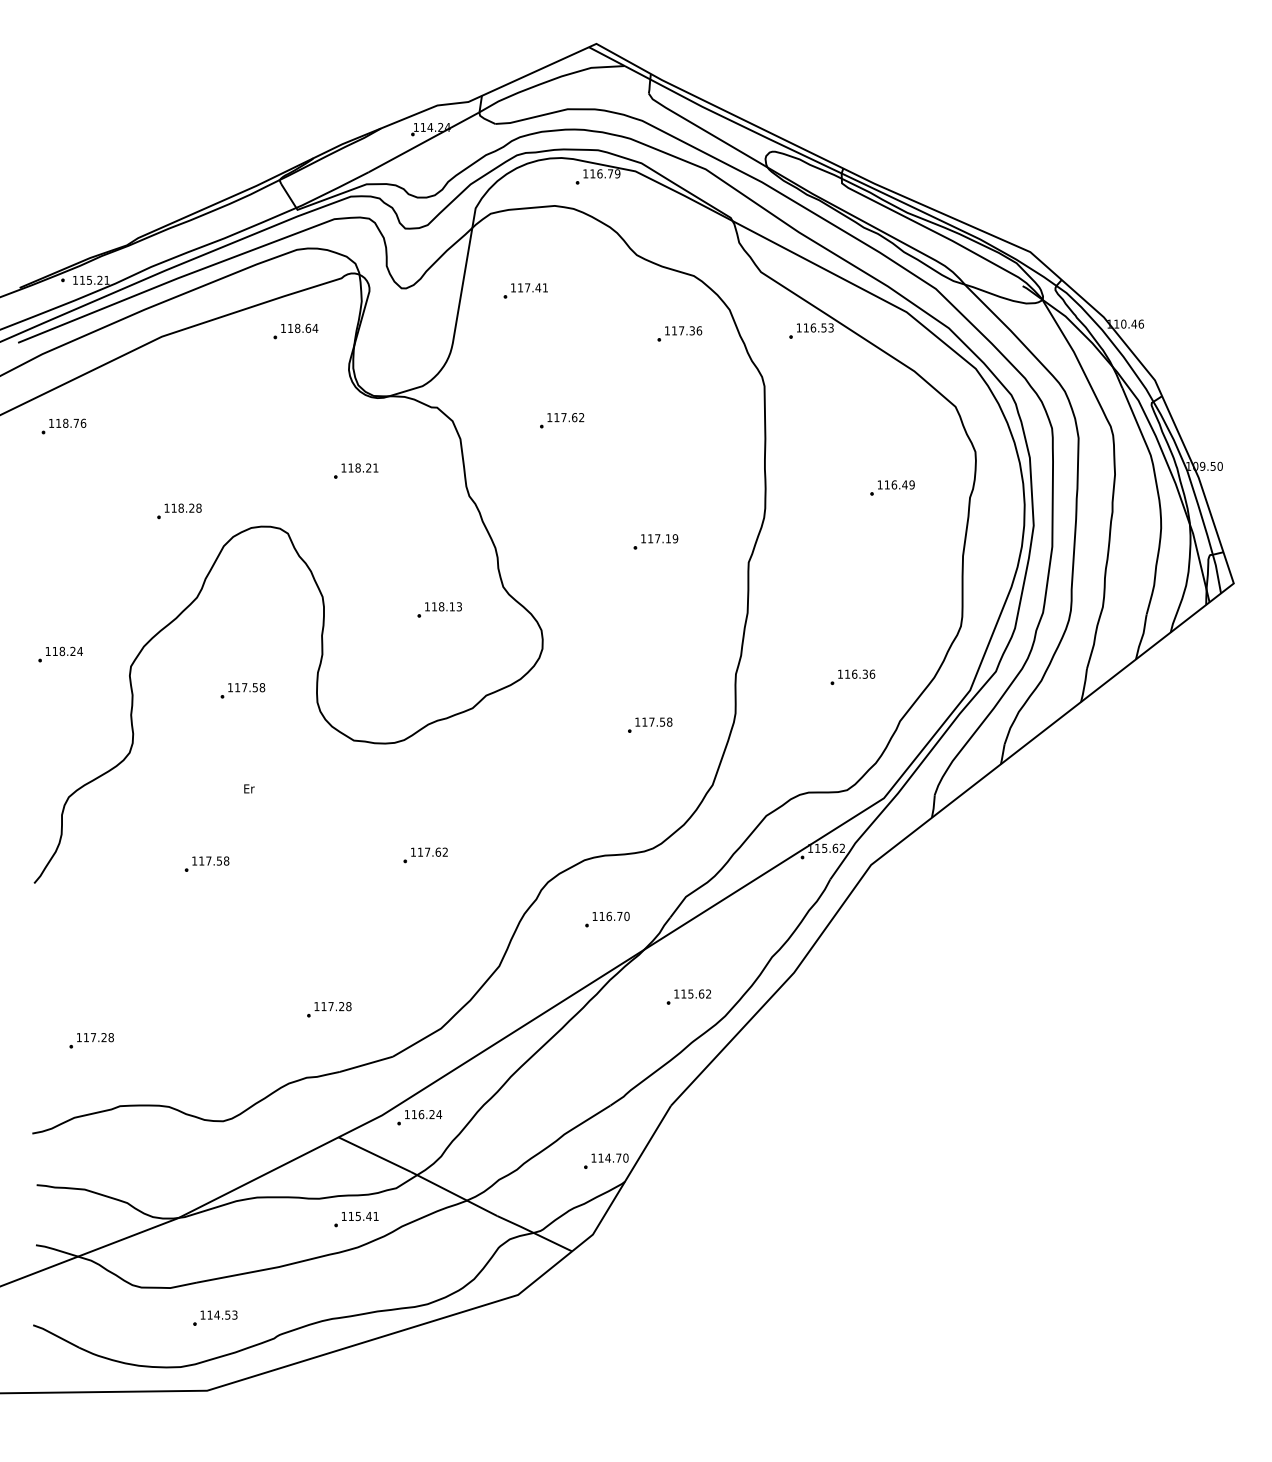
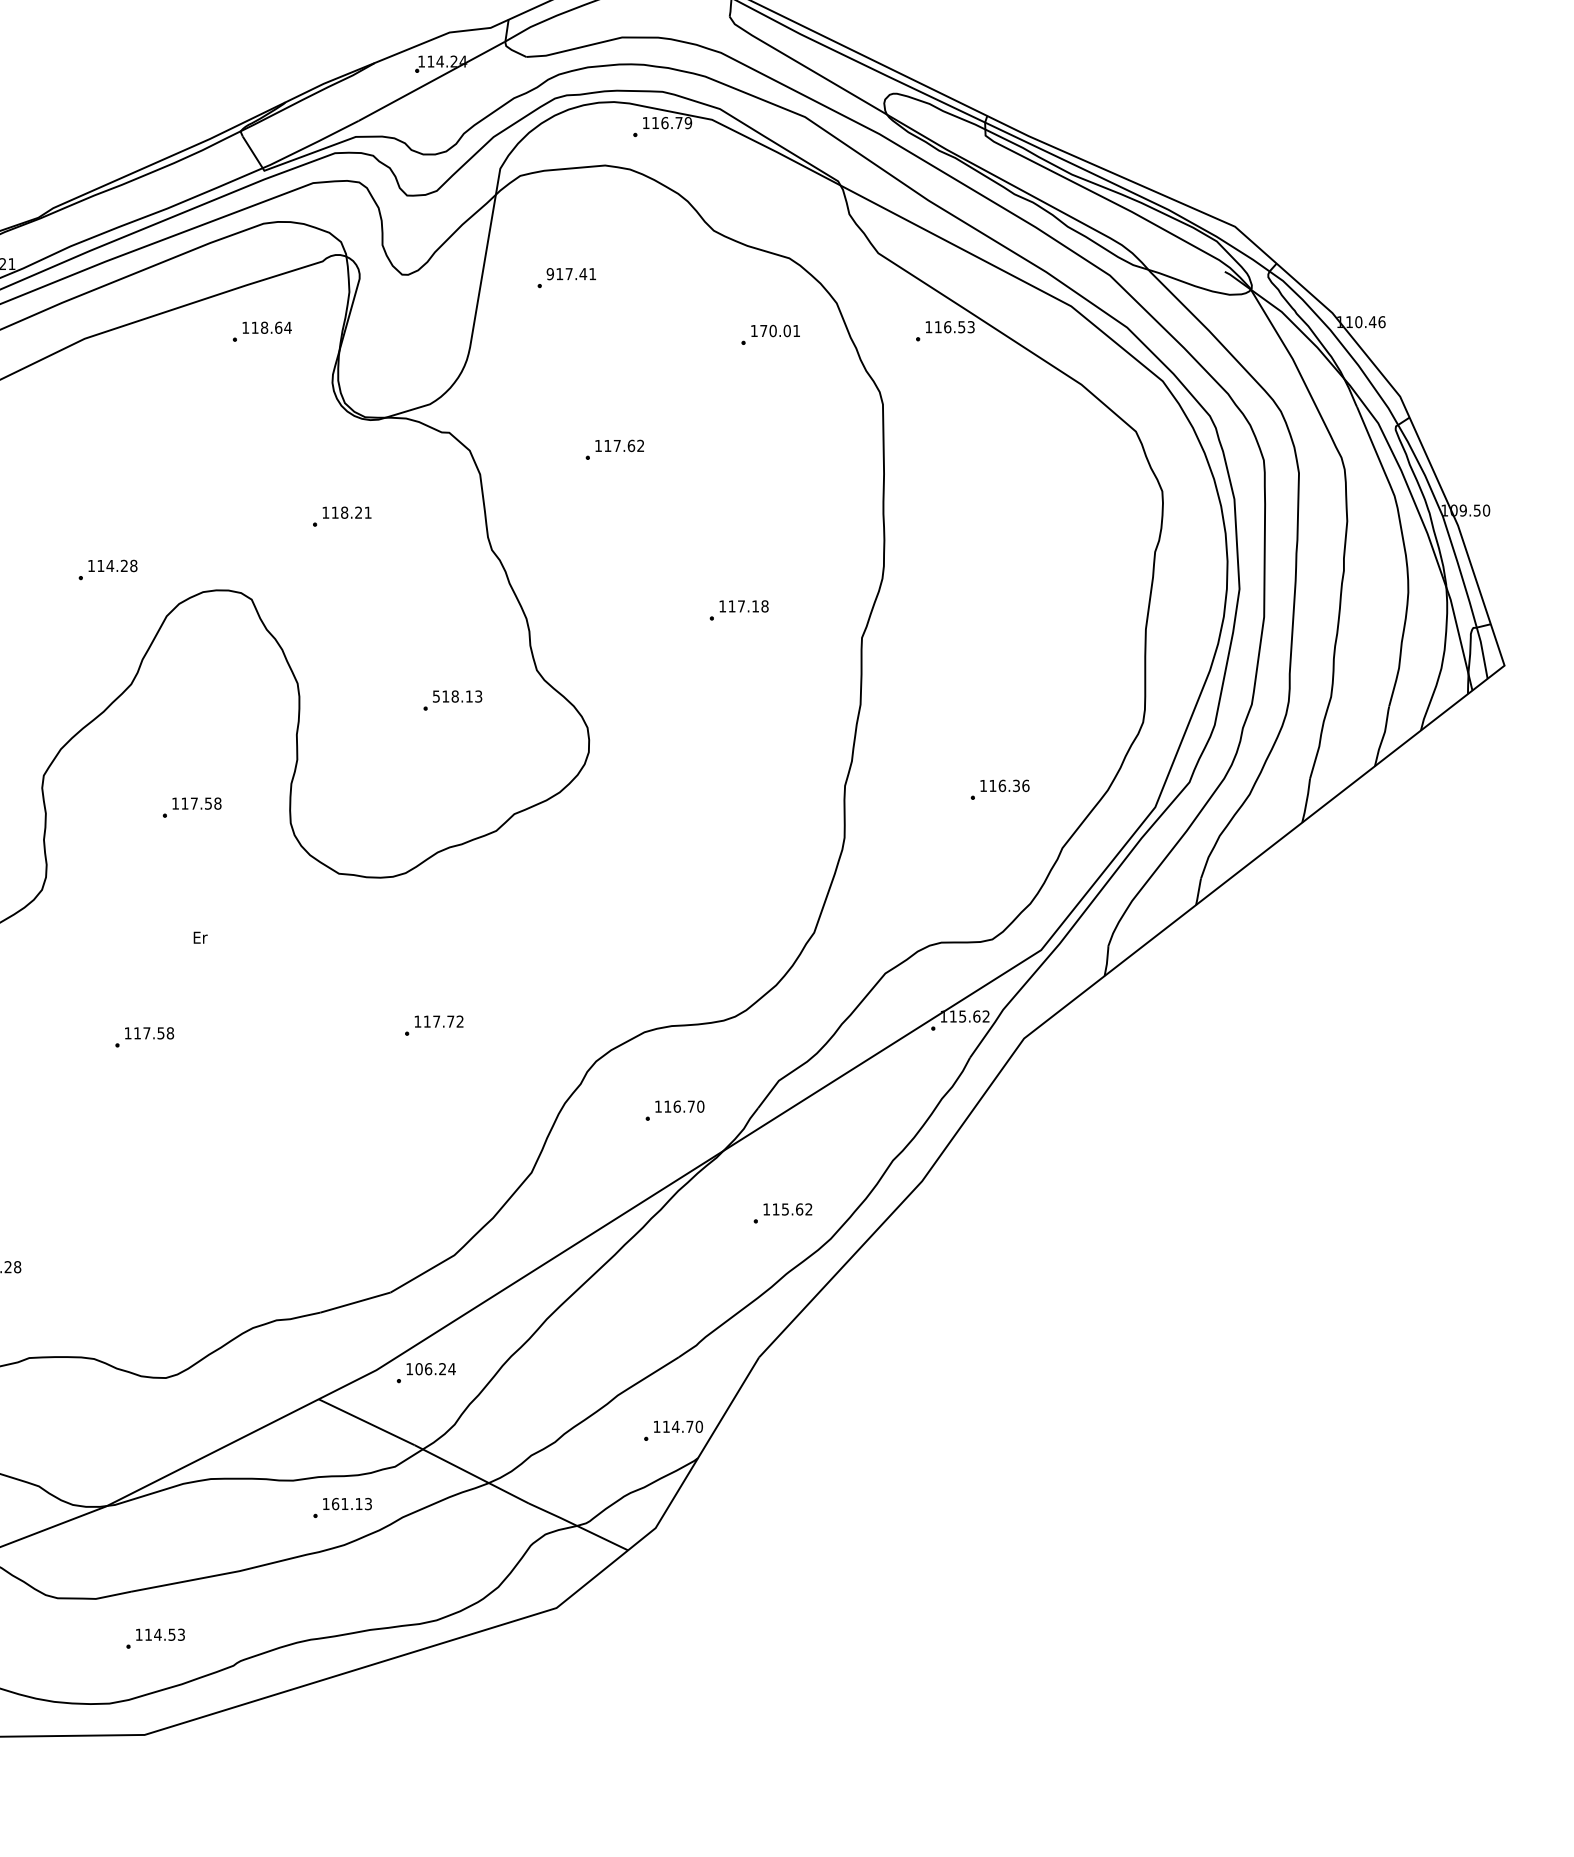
text: (513, 287) -> (550, 273), 117.41 -> 917.41
text: (687, 330) -> (780, 330), 117.36 -> 170.01
part: (892, 487) -> (1052, 538), removed
text: (181, 507) -> (110, 565), 118.28 -> 114.28
text: (675, 538) -> (765, 606), 117.19 -> 117.18
text: (426, 606) -> (435, 696), 118.13 -> 518.13
part: (650, 724) -> (731, 852), removed
text: (438, 851) -> (451, 1020), 117.62 -> 117.72
part: (329, 1009) -> (306, 1229), removed
text: (414, 1114) -> (419, 1369), 116.24 -> 106.24
text: (363, 1216) -> (351, 1504), 115.41 -> 161.13

